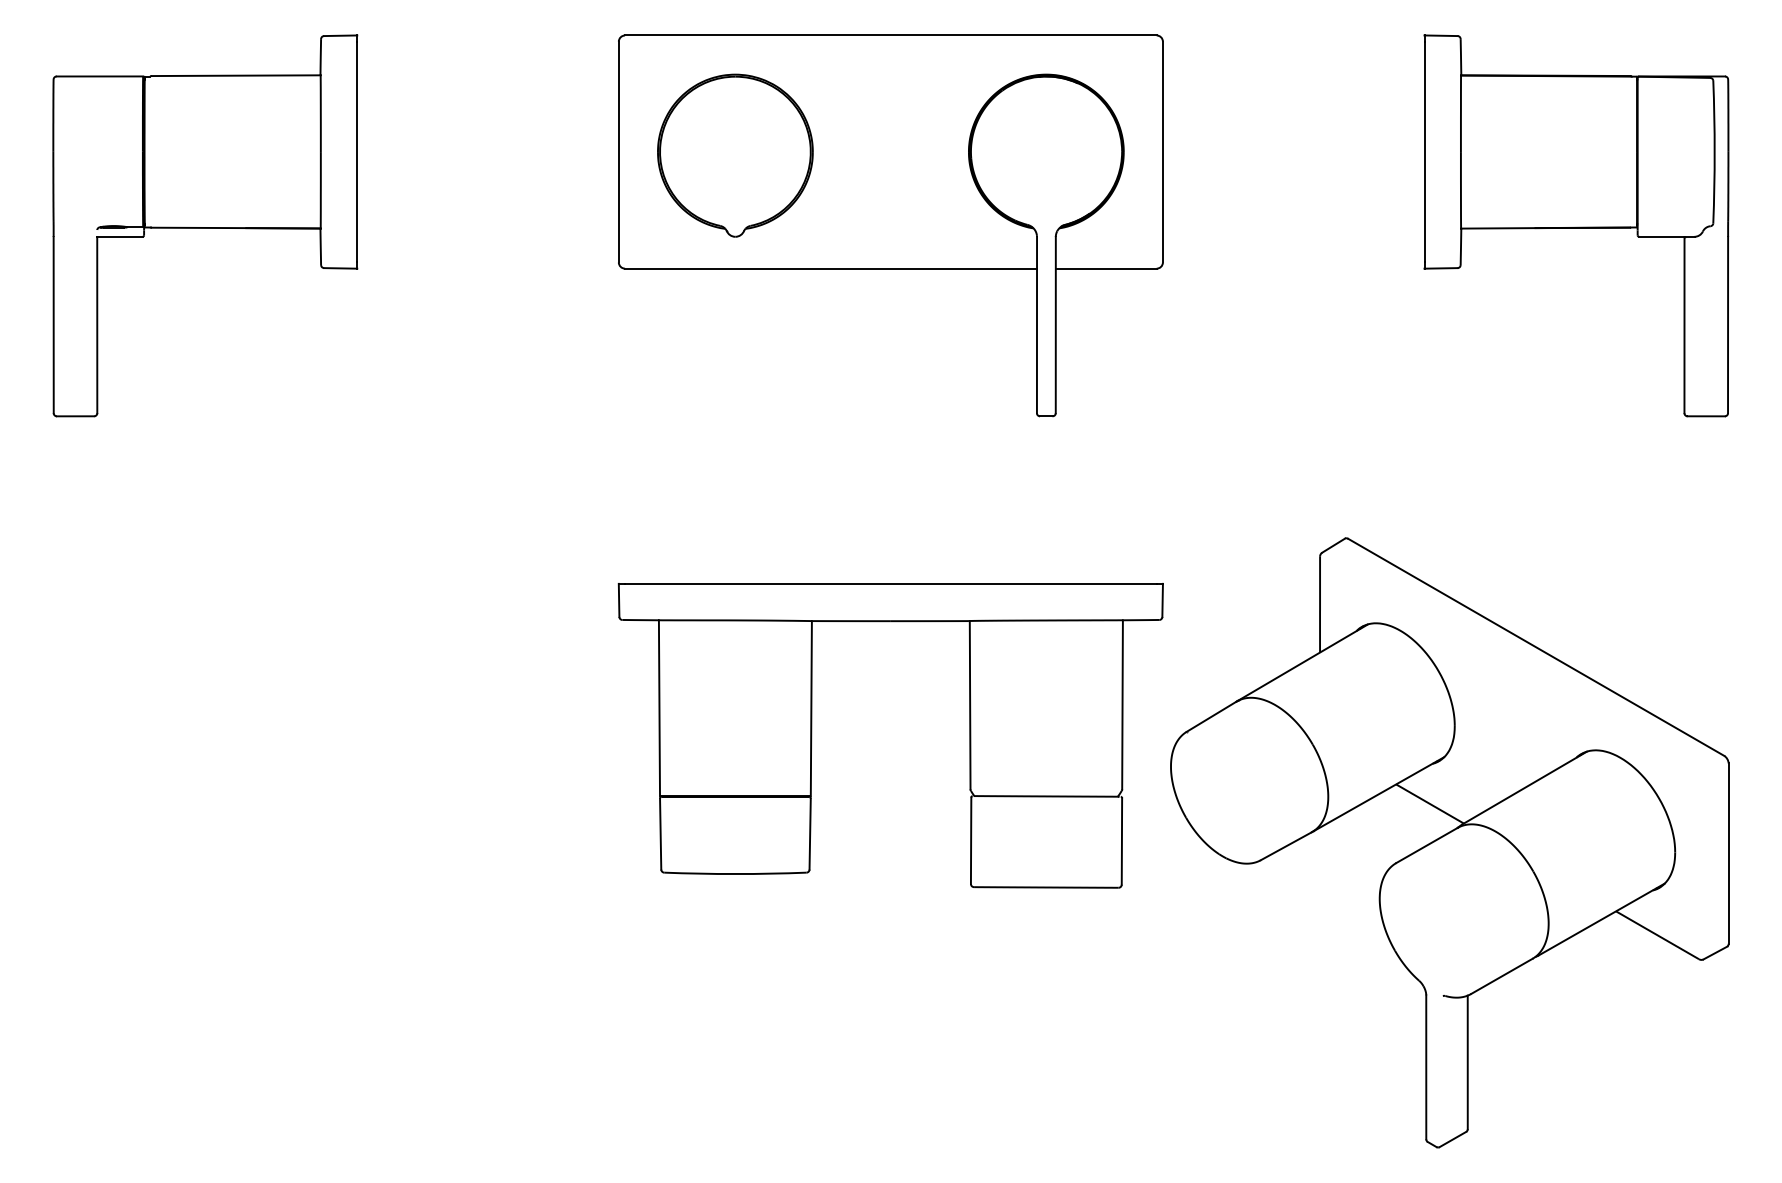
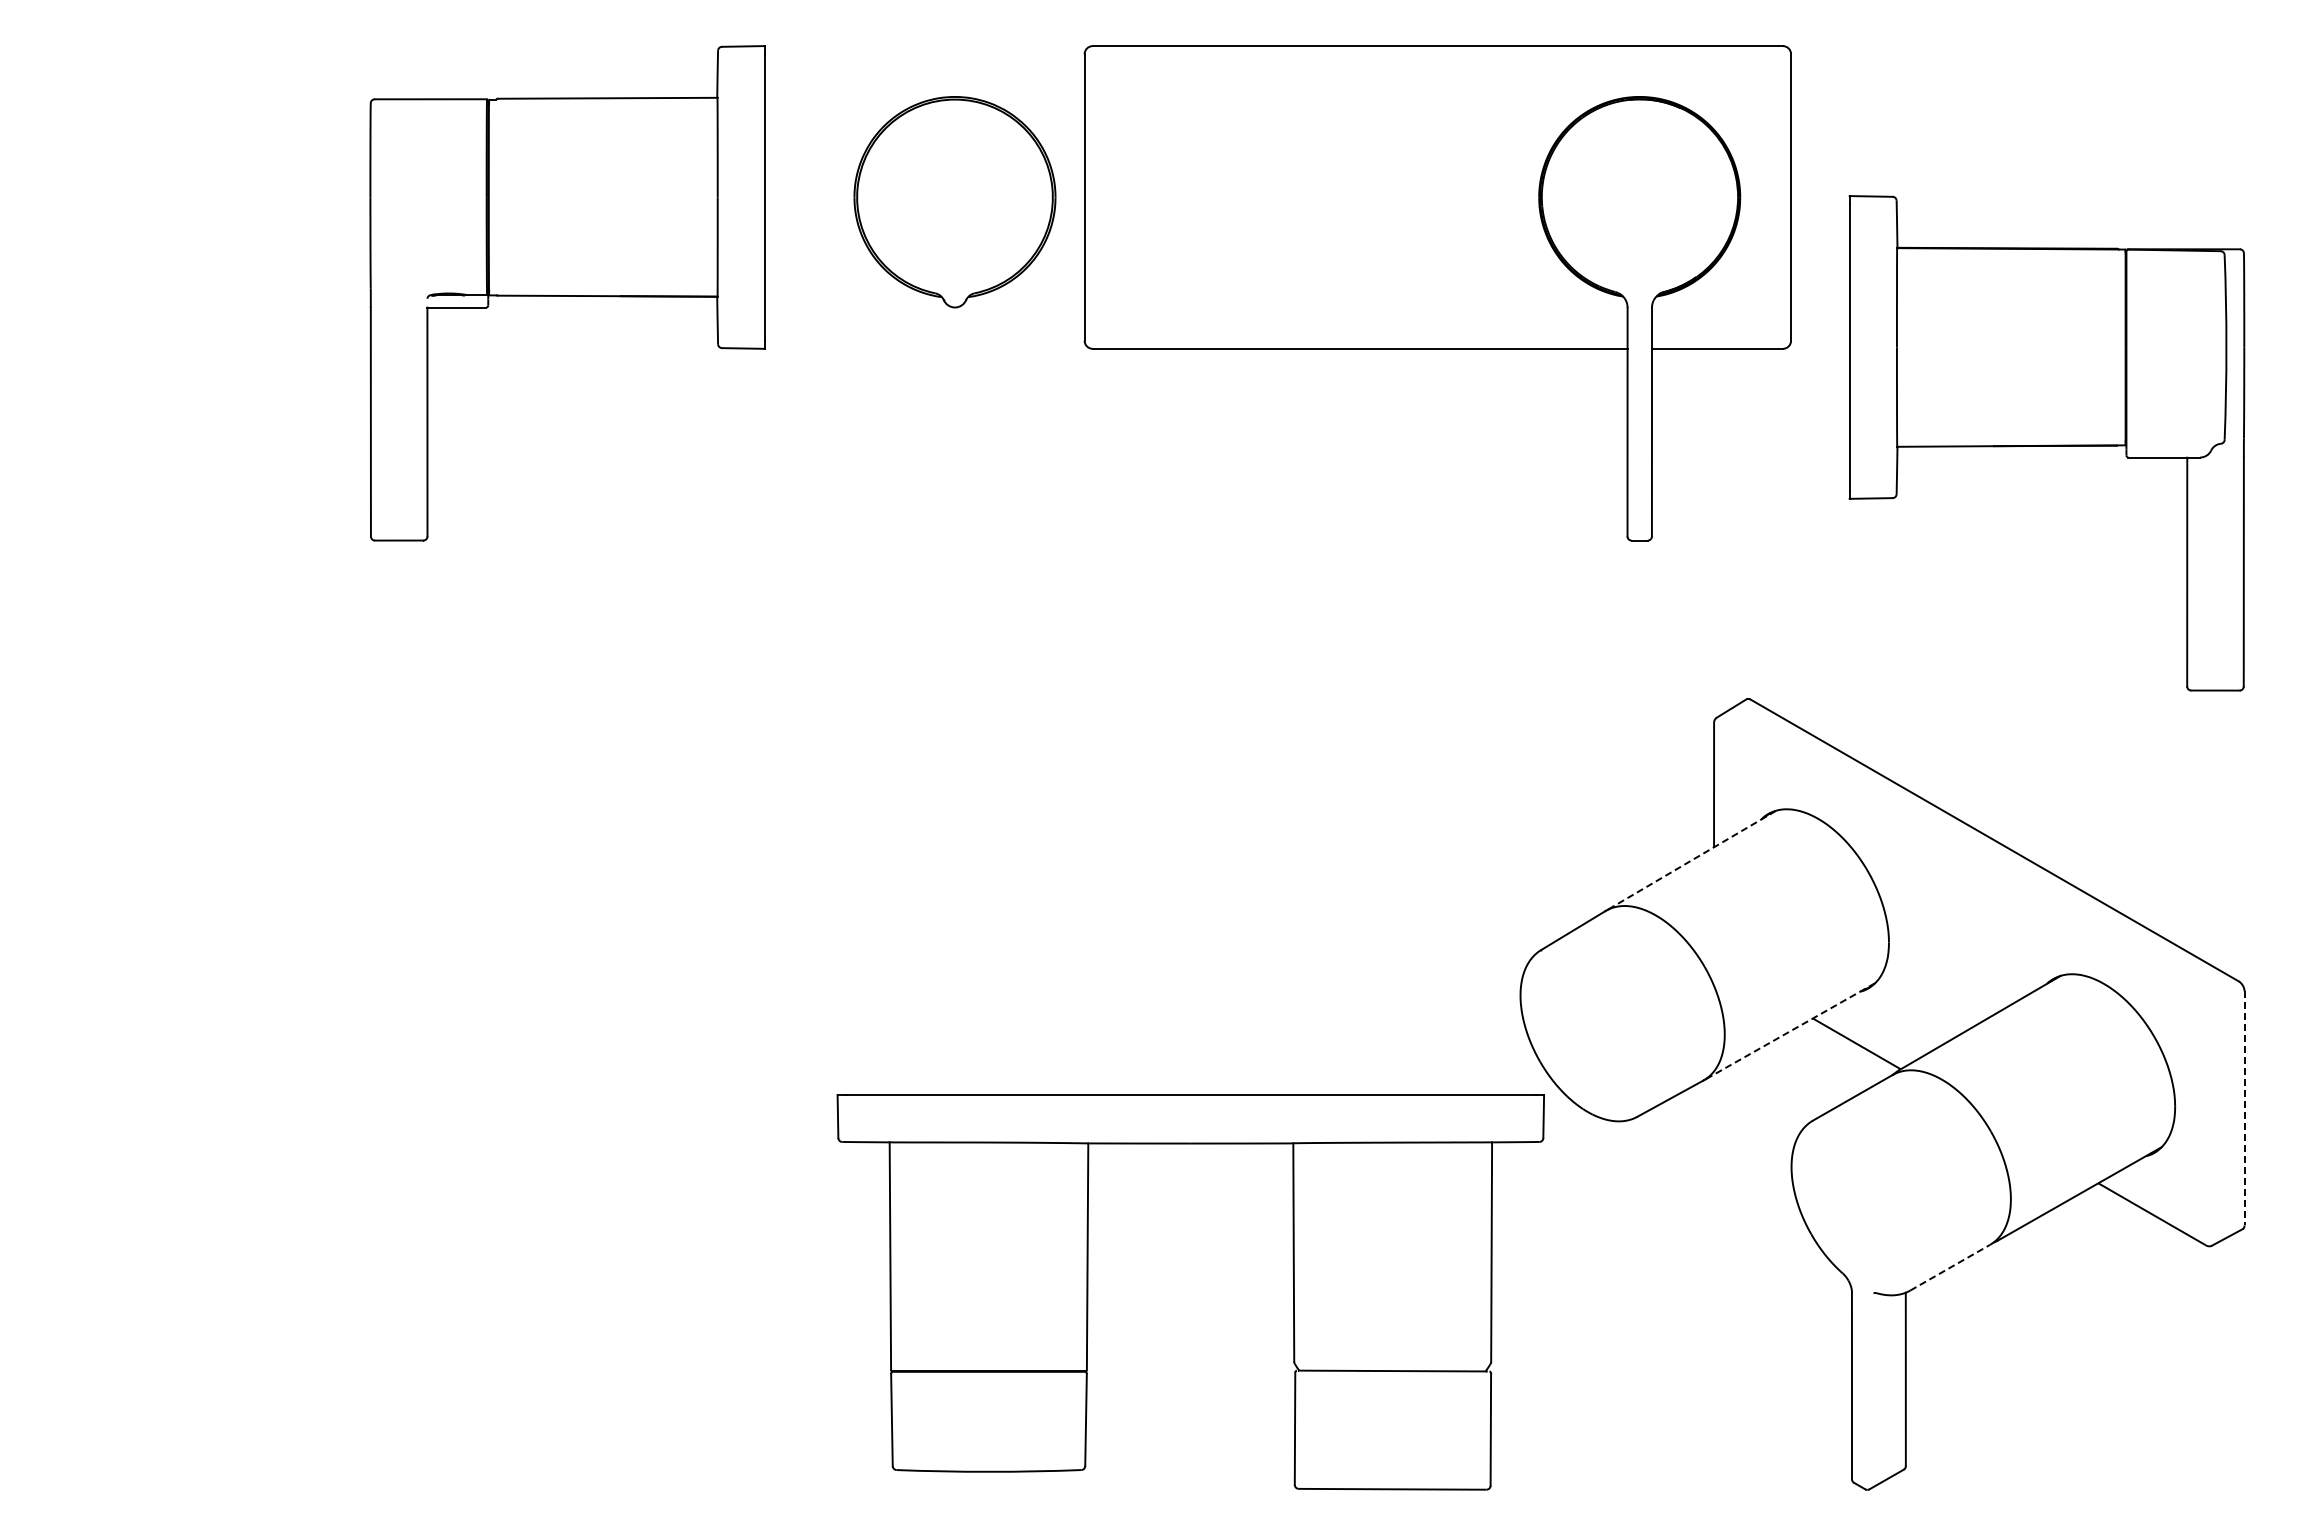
part: (205, 226) -> (567, 293), moved
part: (890, 226) -> (1437, 293), moved
part: (1576, 226) -> (2046, 443), moved
line: (1302, 662) -> (1691, 860), solid -> dashed
part: (812, 735) -> (1088, 1292), moved
line: (1379, 793) -> (1791, 1030), solid -> dashed
line: (1728, 853) -> (2244, 1108), solid -> dashed
line: (1502, 976) -> (1950, 1267), solid -> dashed

